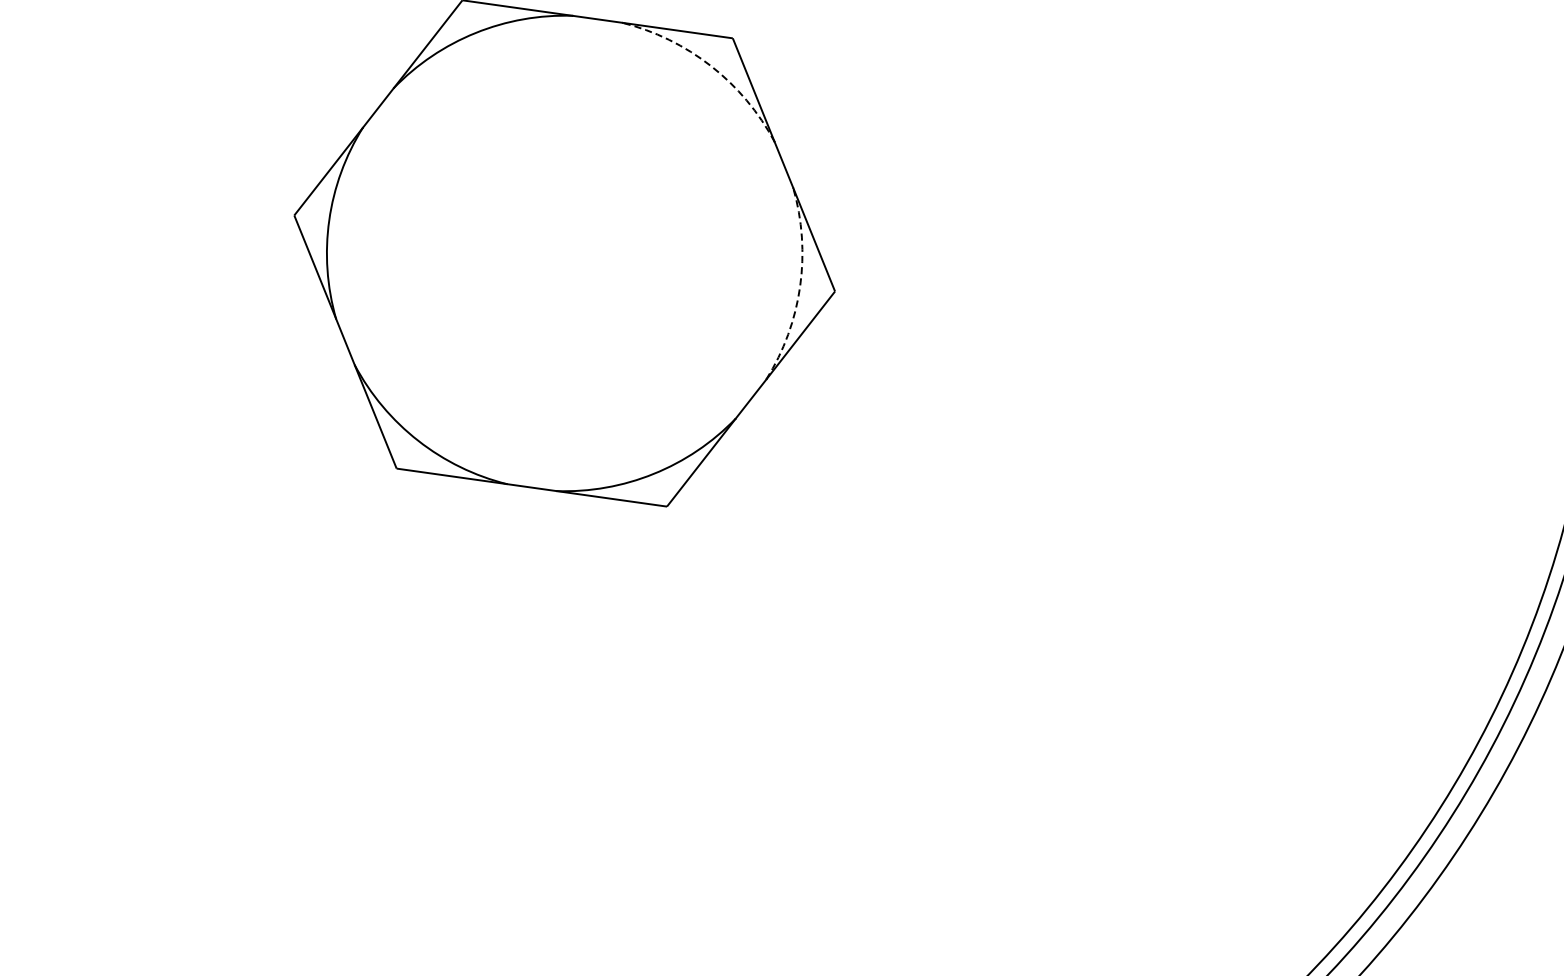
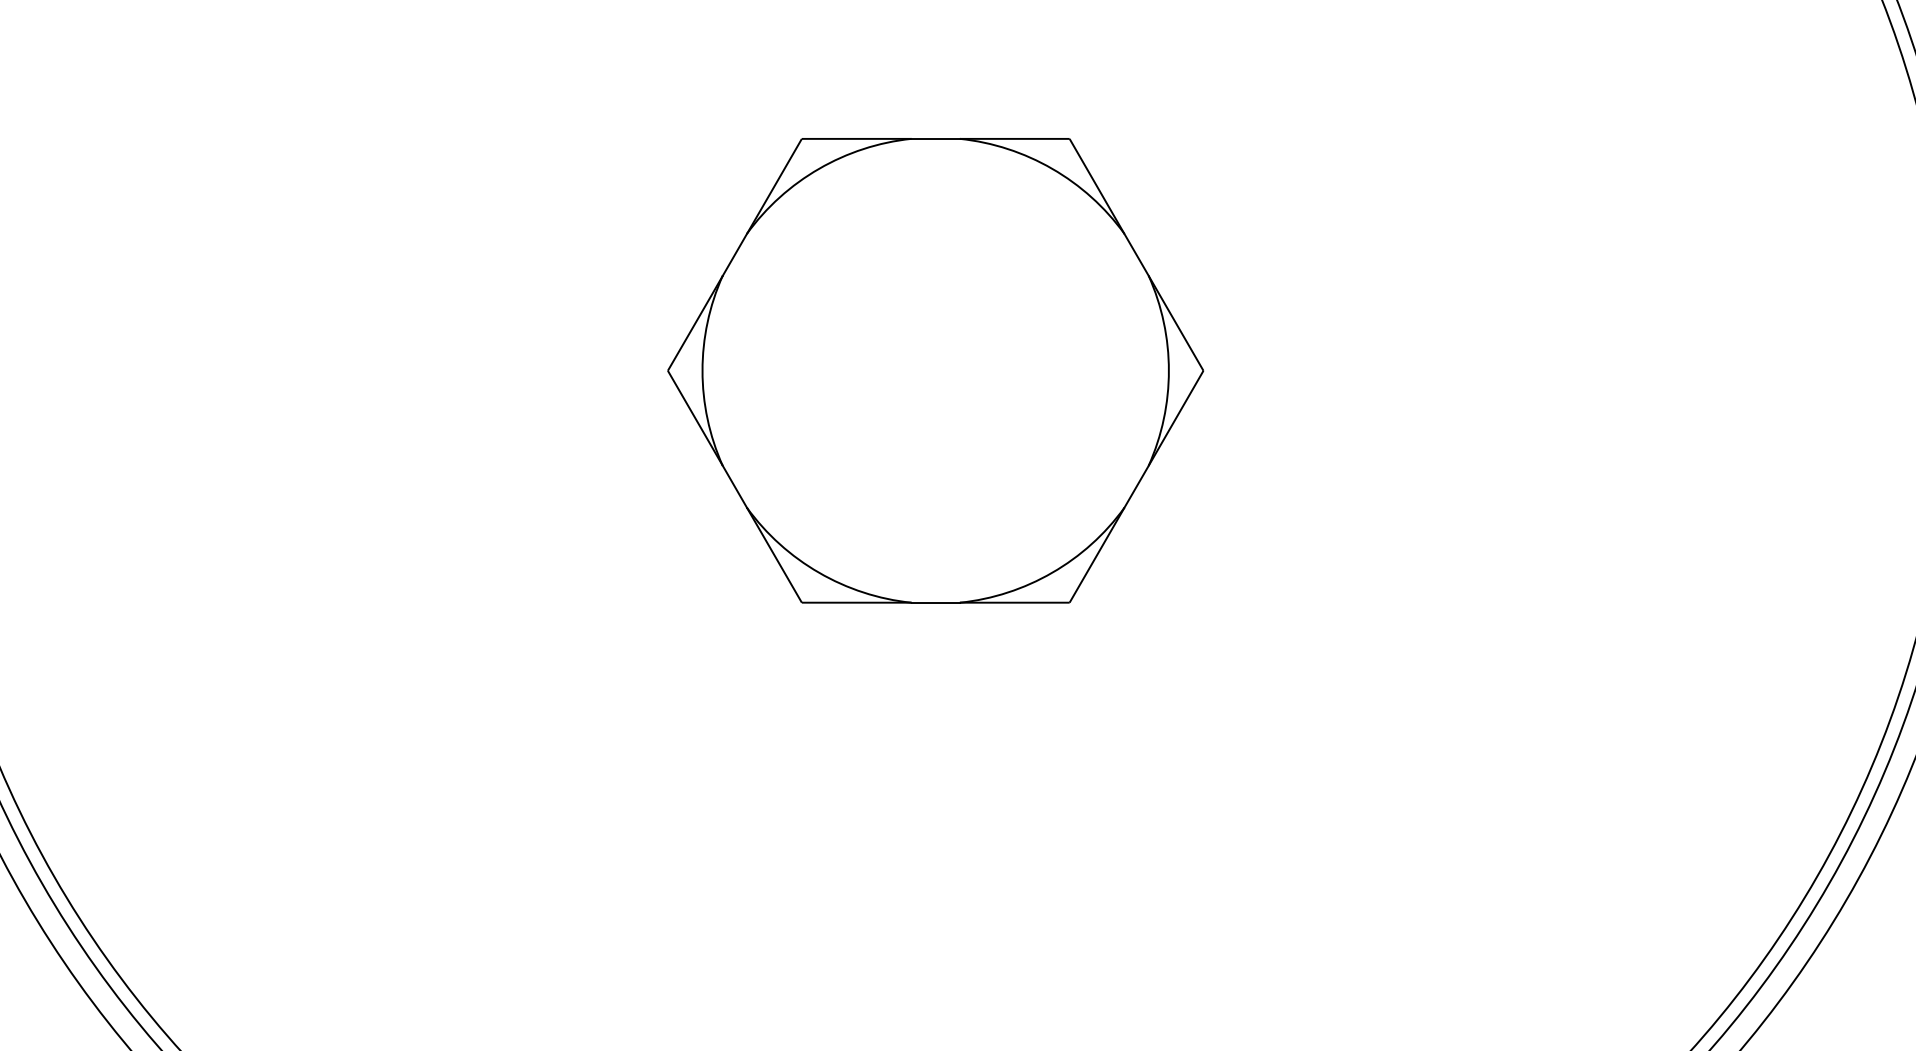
arc: (711, 65) -> (1052, 168), dashed -> solid
arc: (799, 286) -> (1168, 370), dashed -> solid

